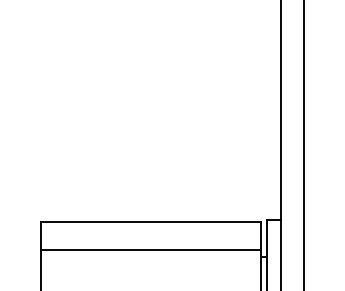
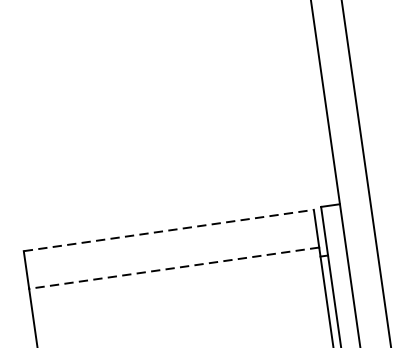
line: (151, 221) -> (169, 230), solid -> dashed
line: (150, 250) -> (173, 268), solid -> dashed

